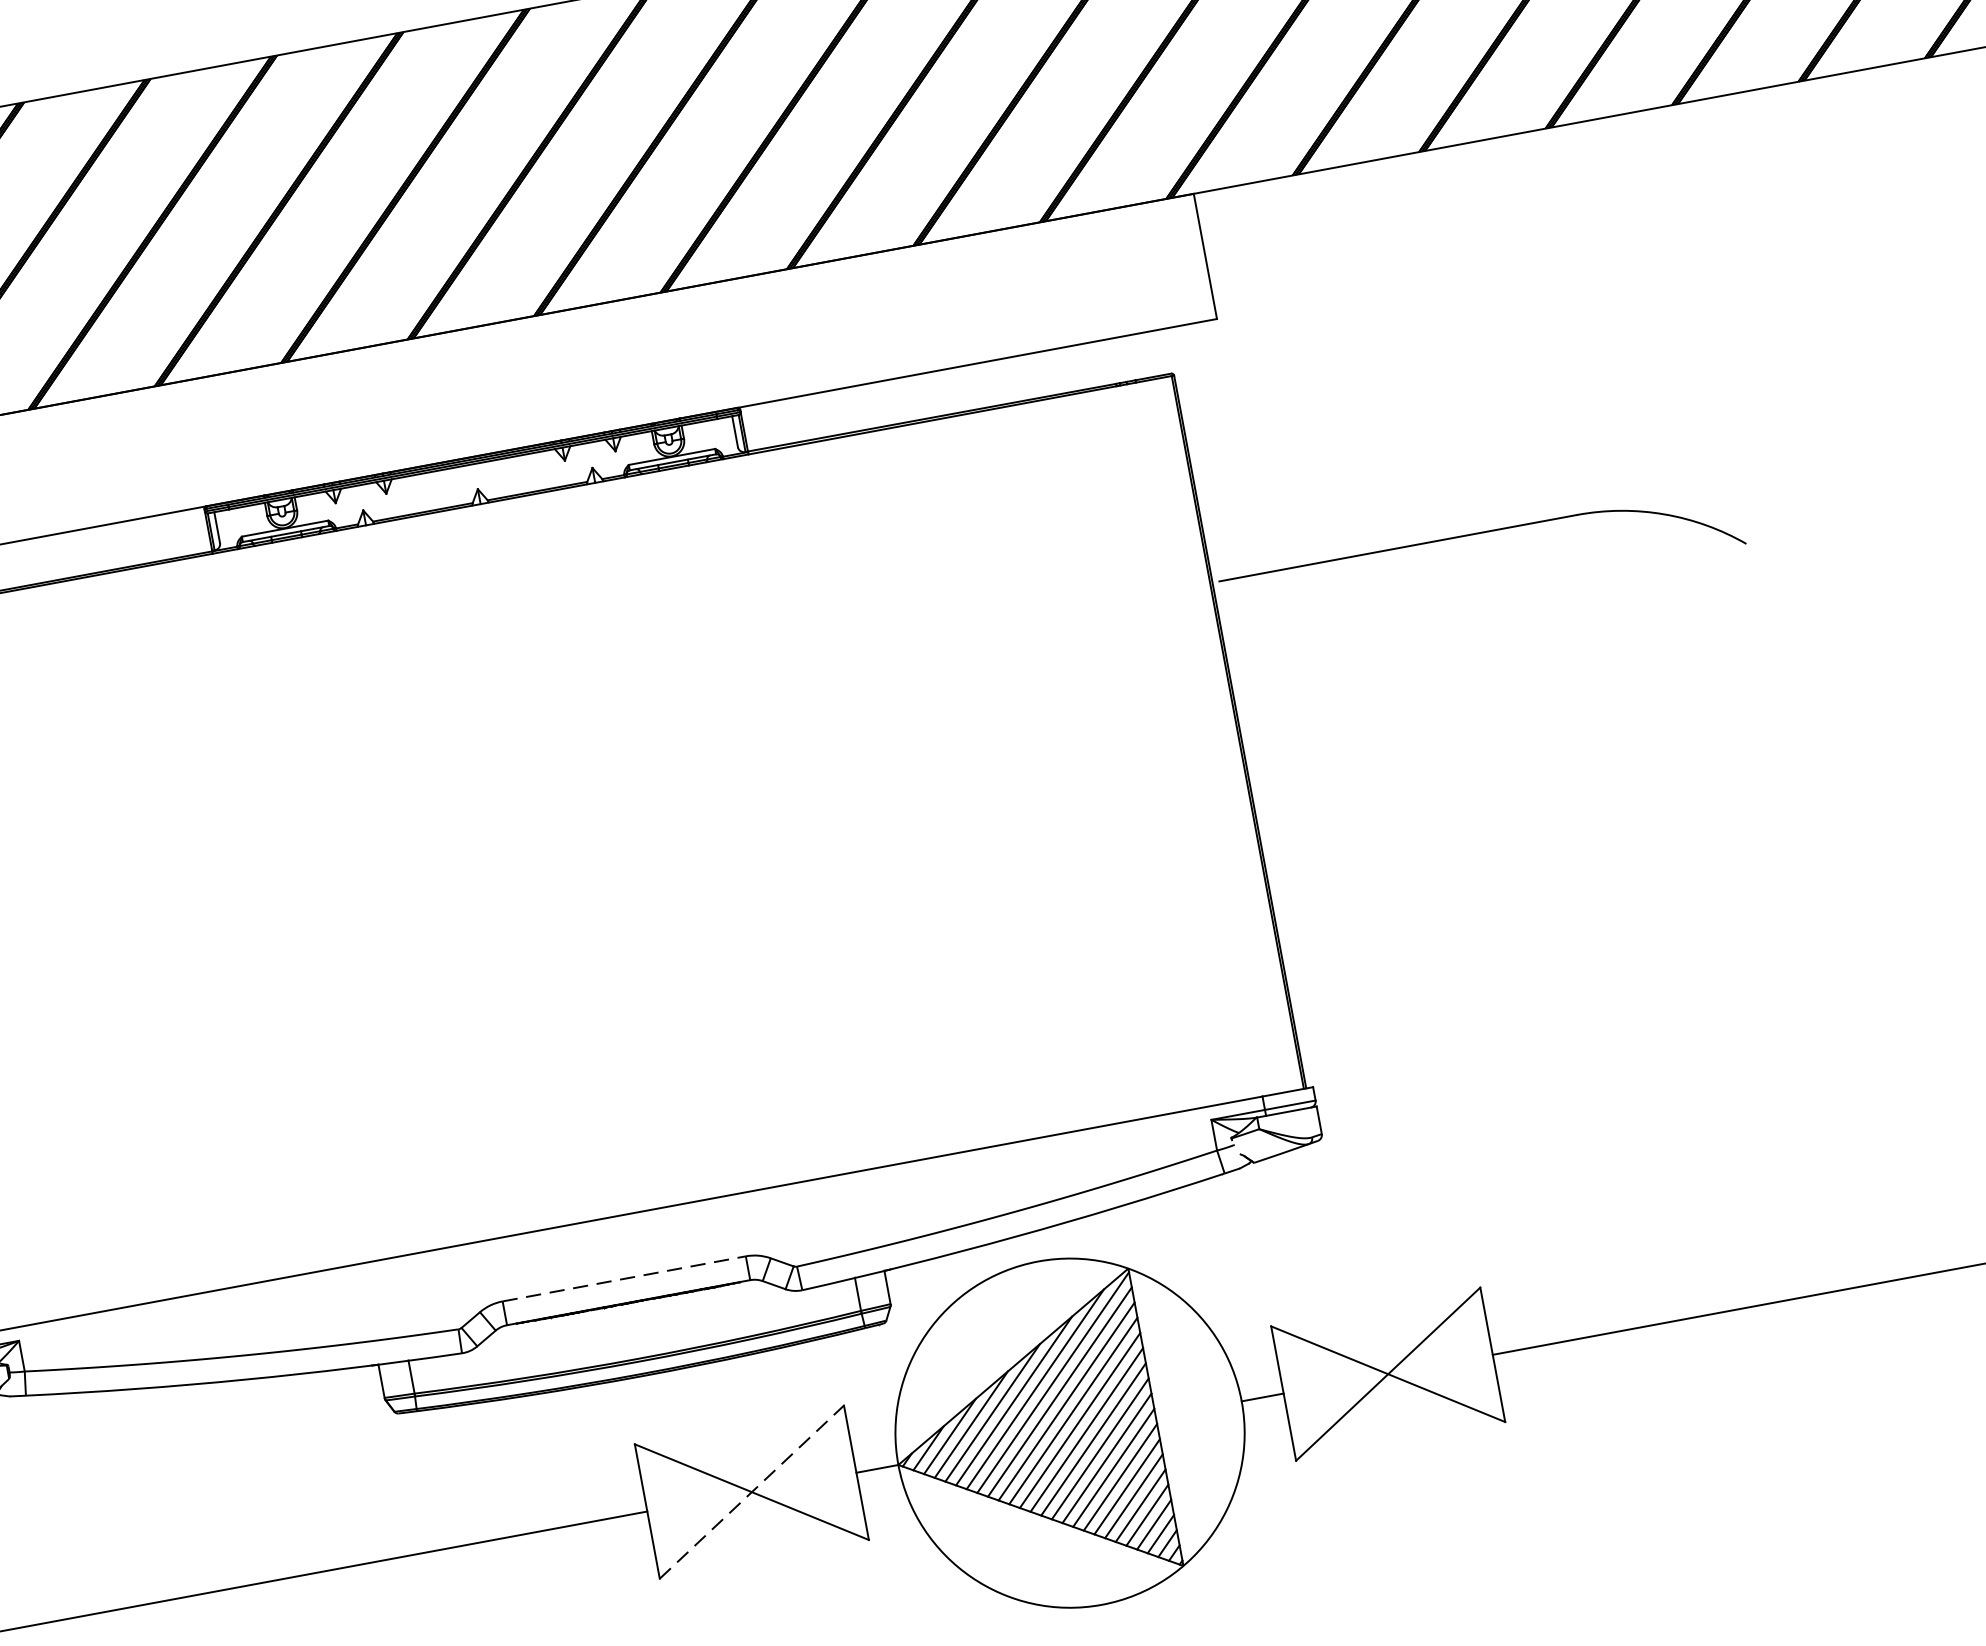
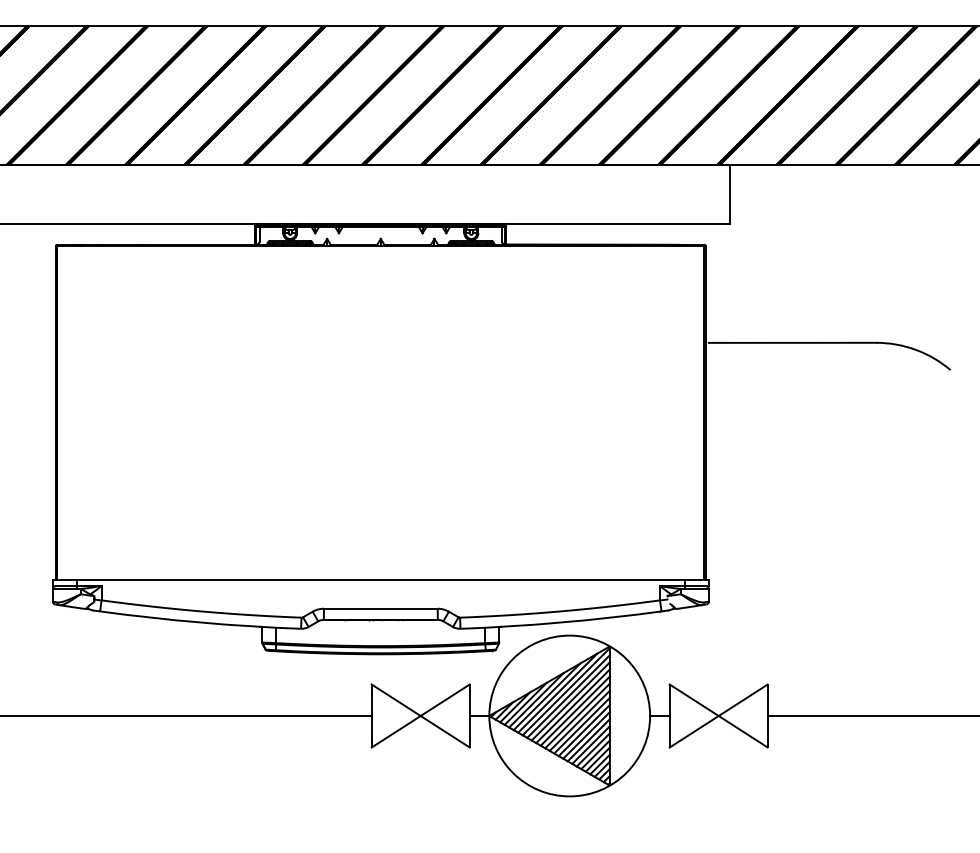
line: (623, 1278) -> (380, 608), dashed -> solid
line: (753, 1490) -> (421, 715), dashed -> solid

